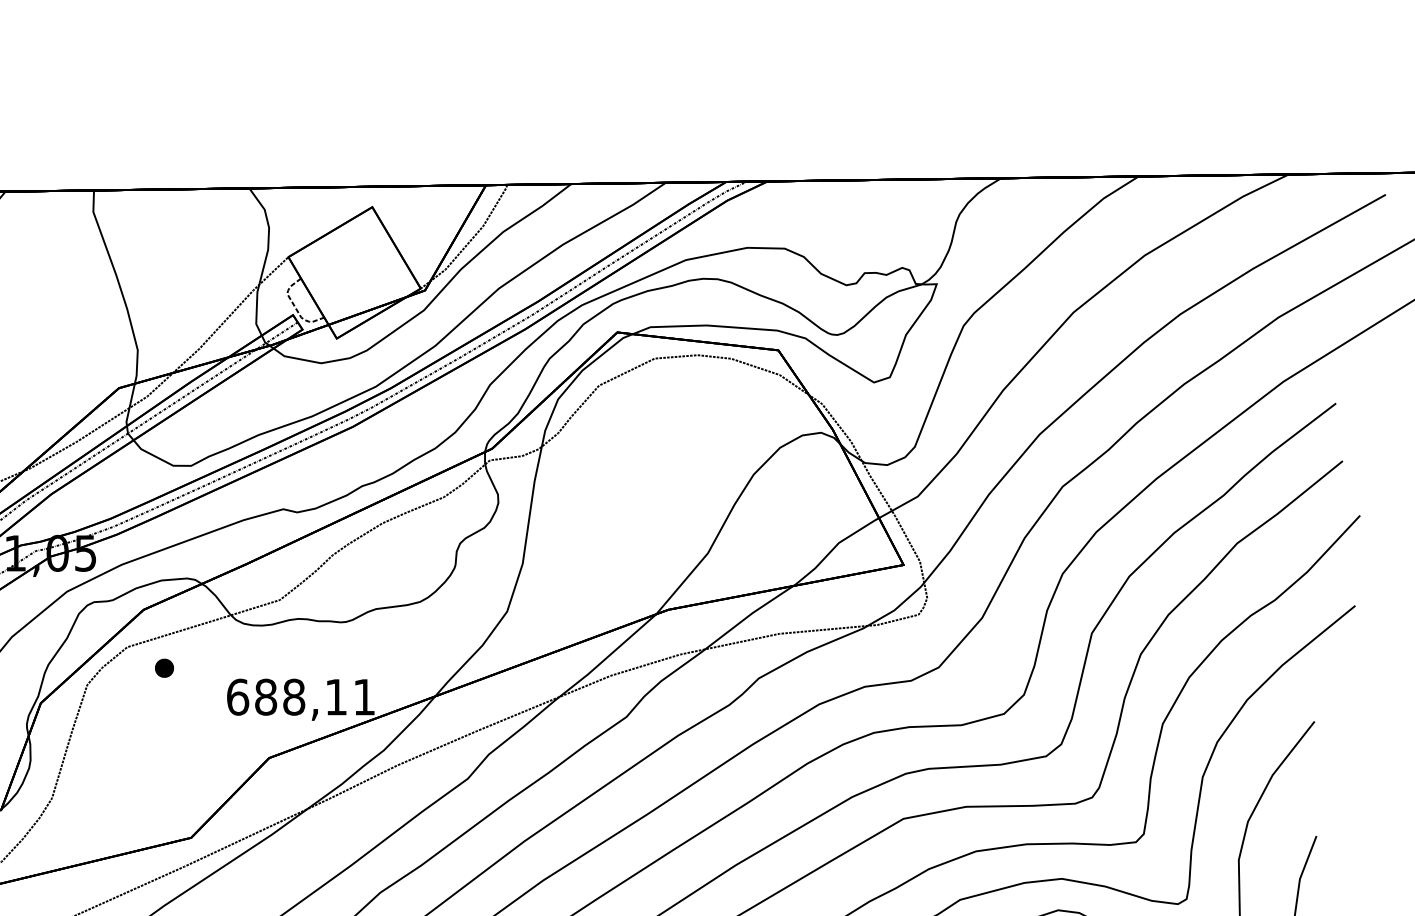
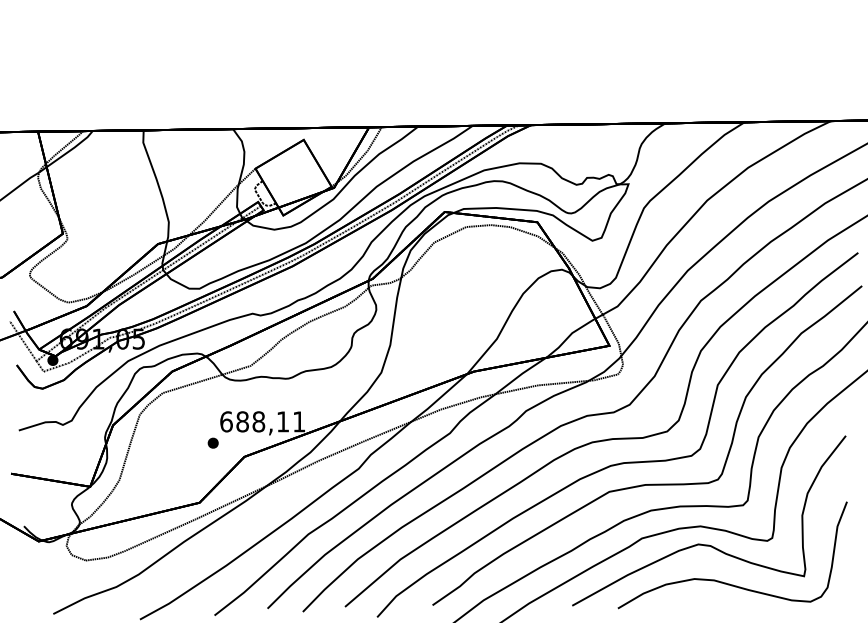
part: (163, 667) -> (212, 442), moved

